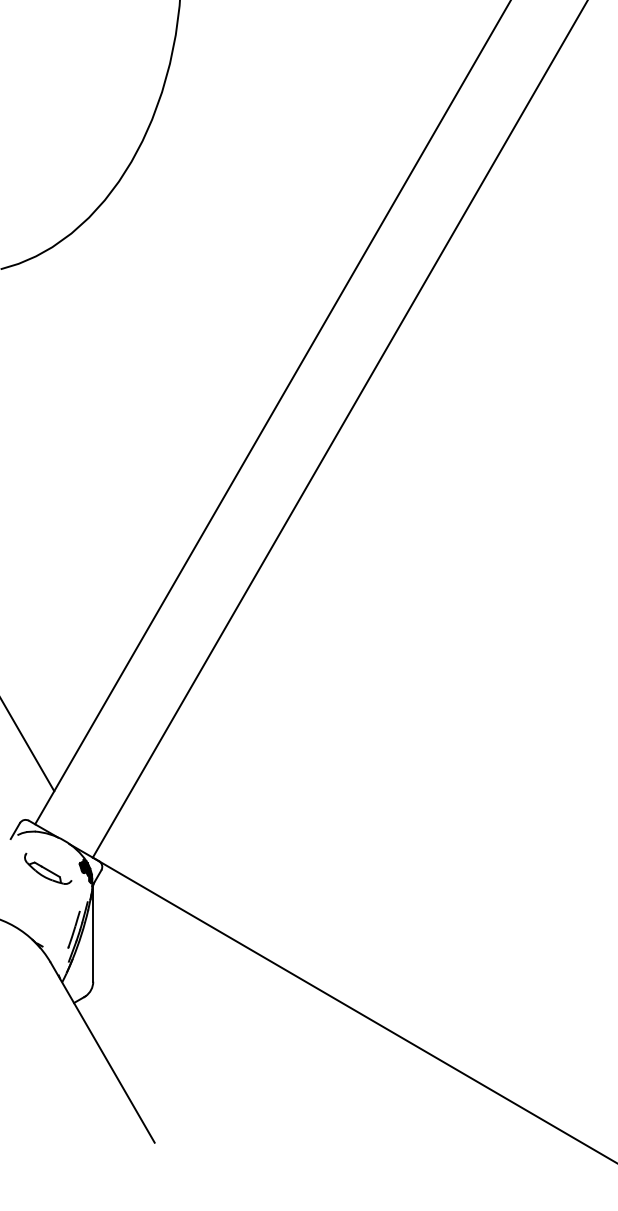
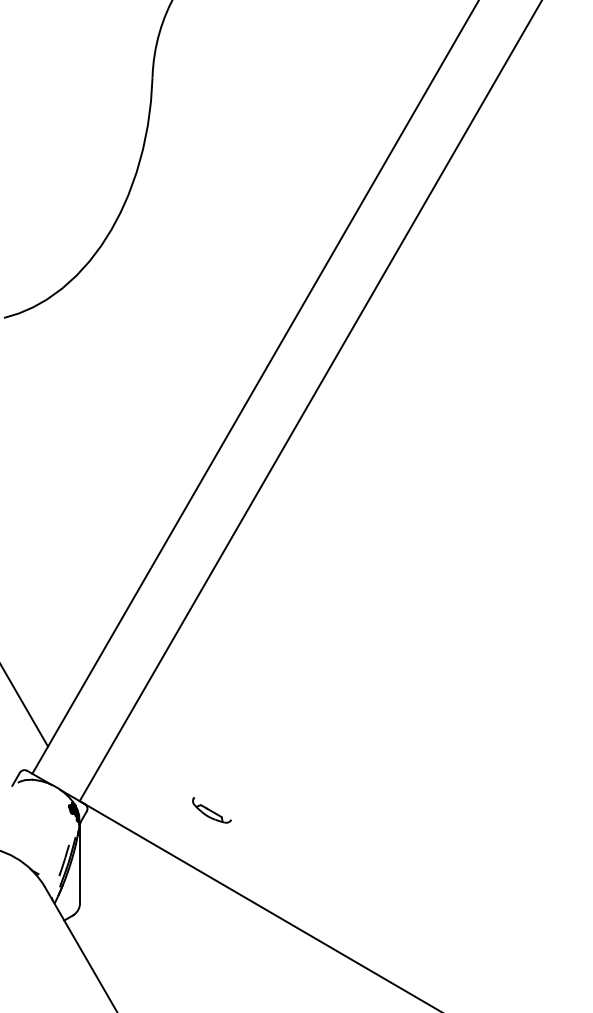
part: (47, 869) -> (211, 810), moved

